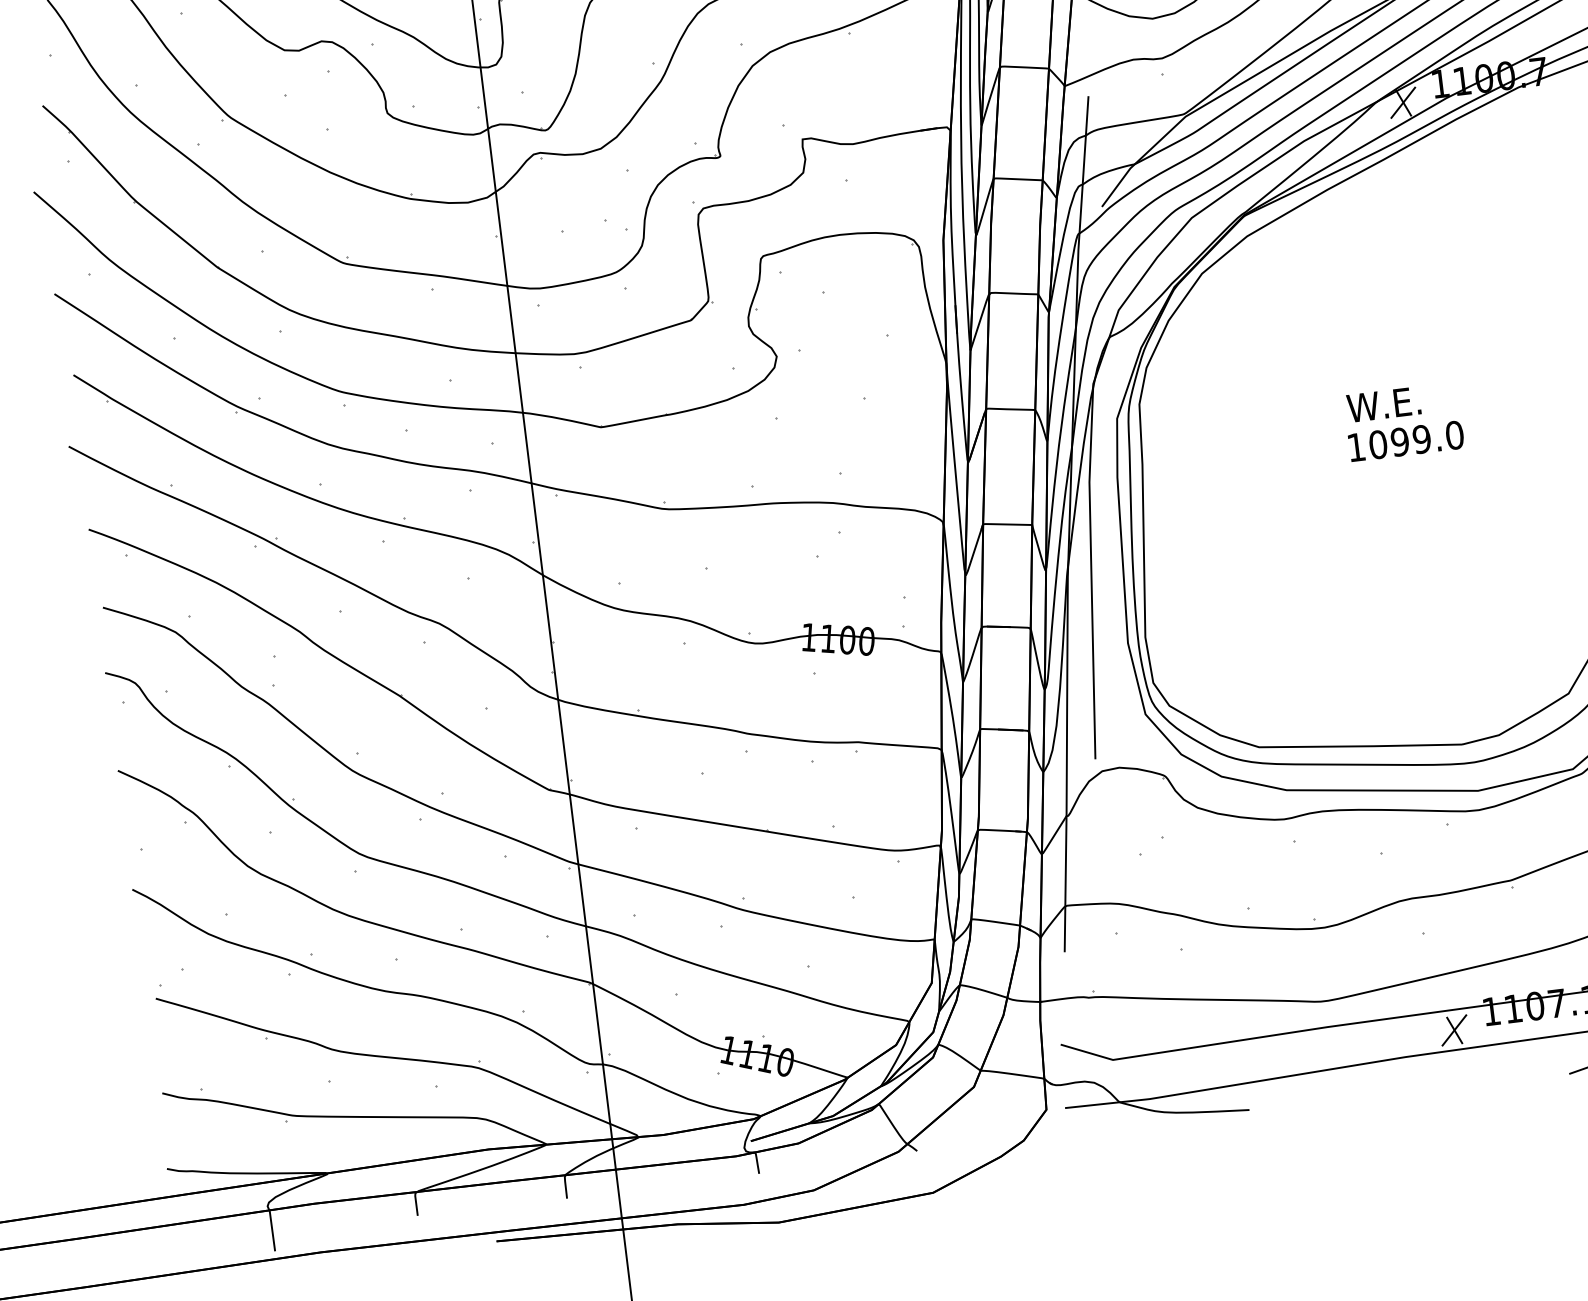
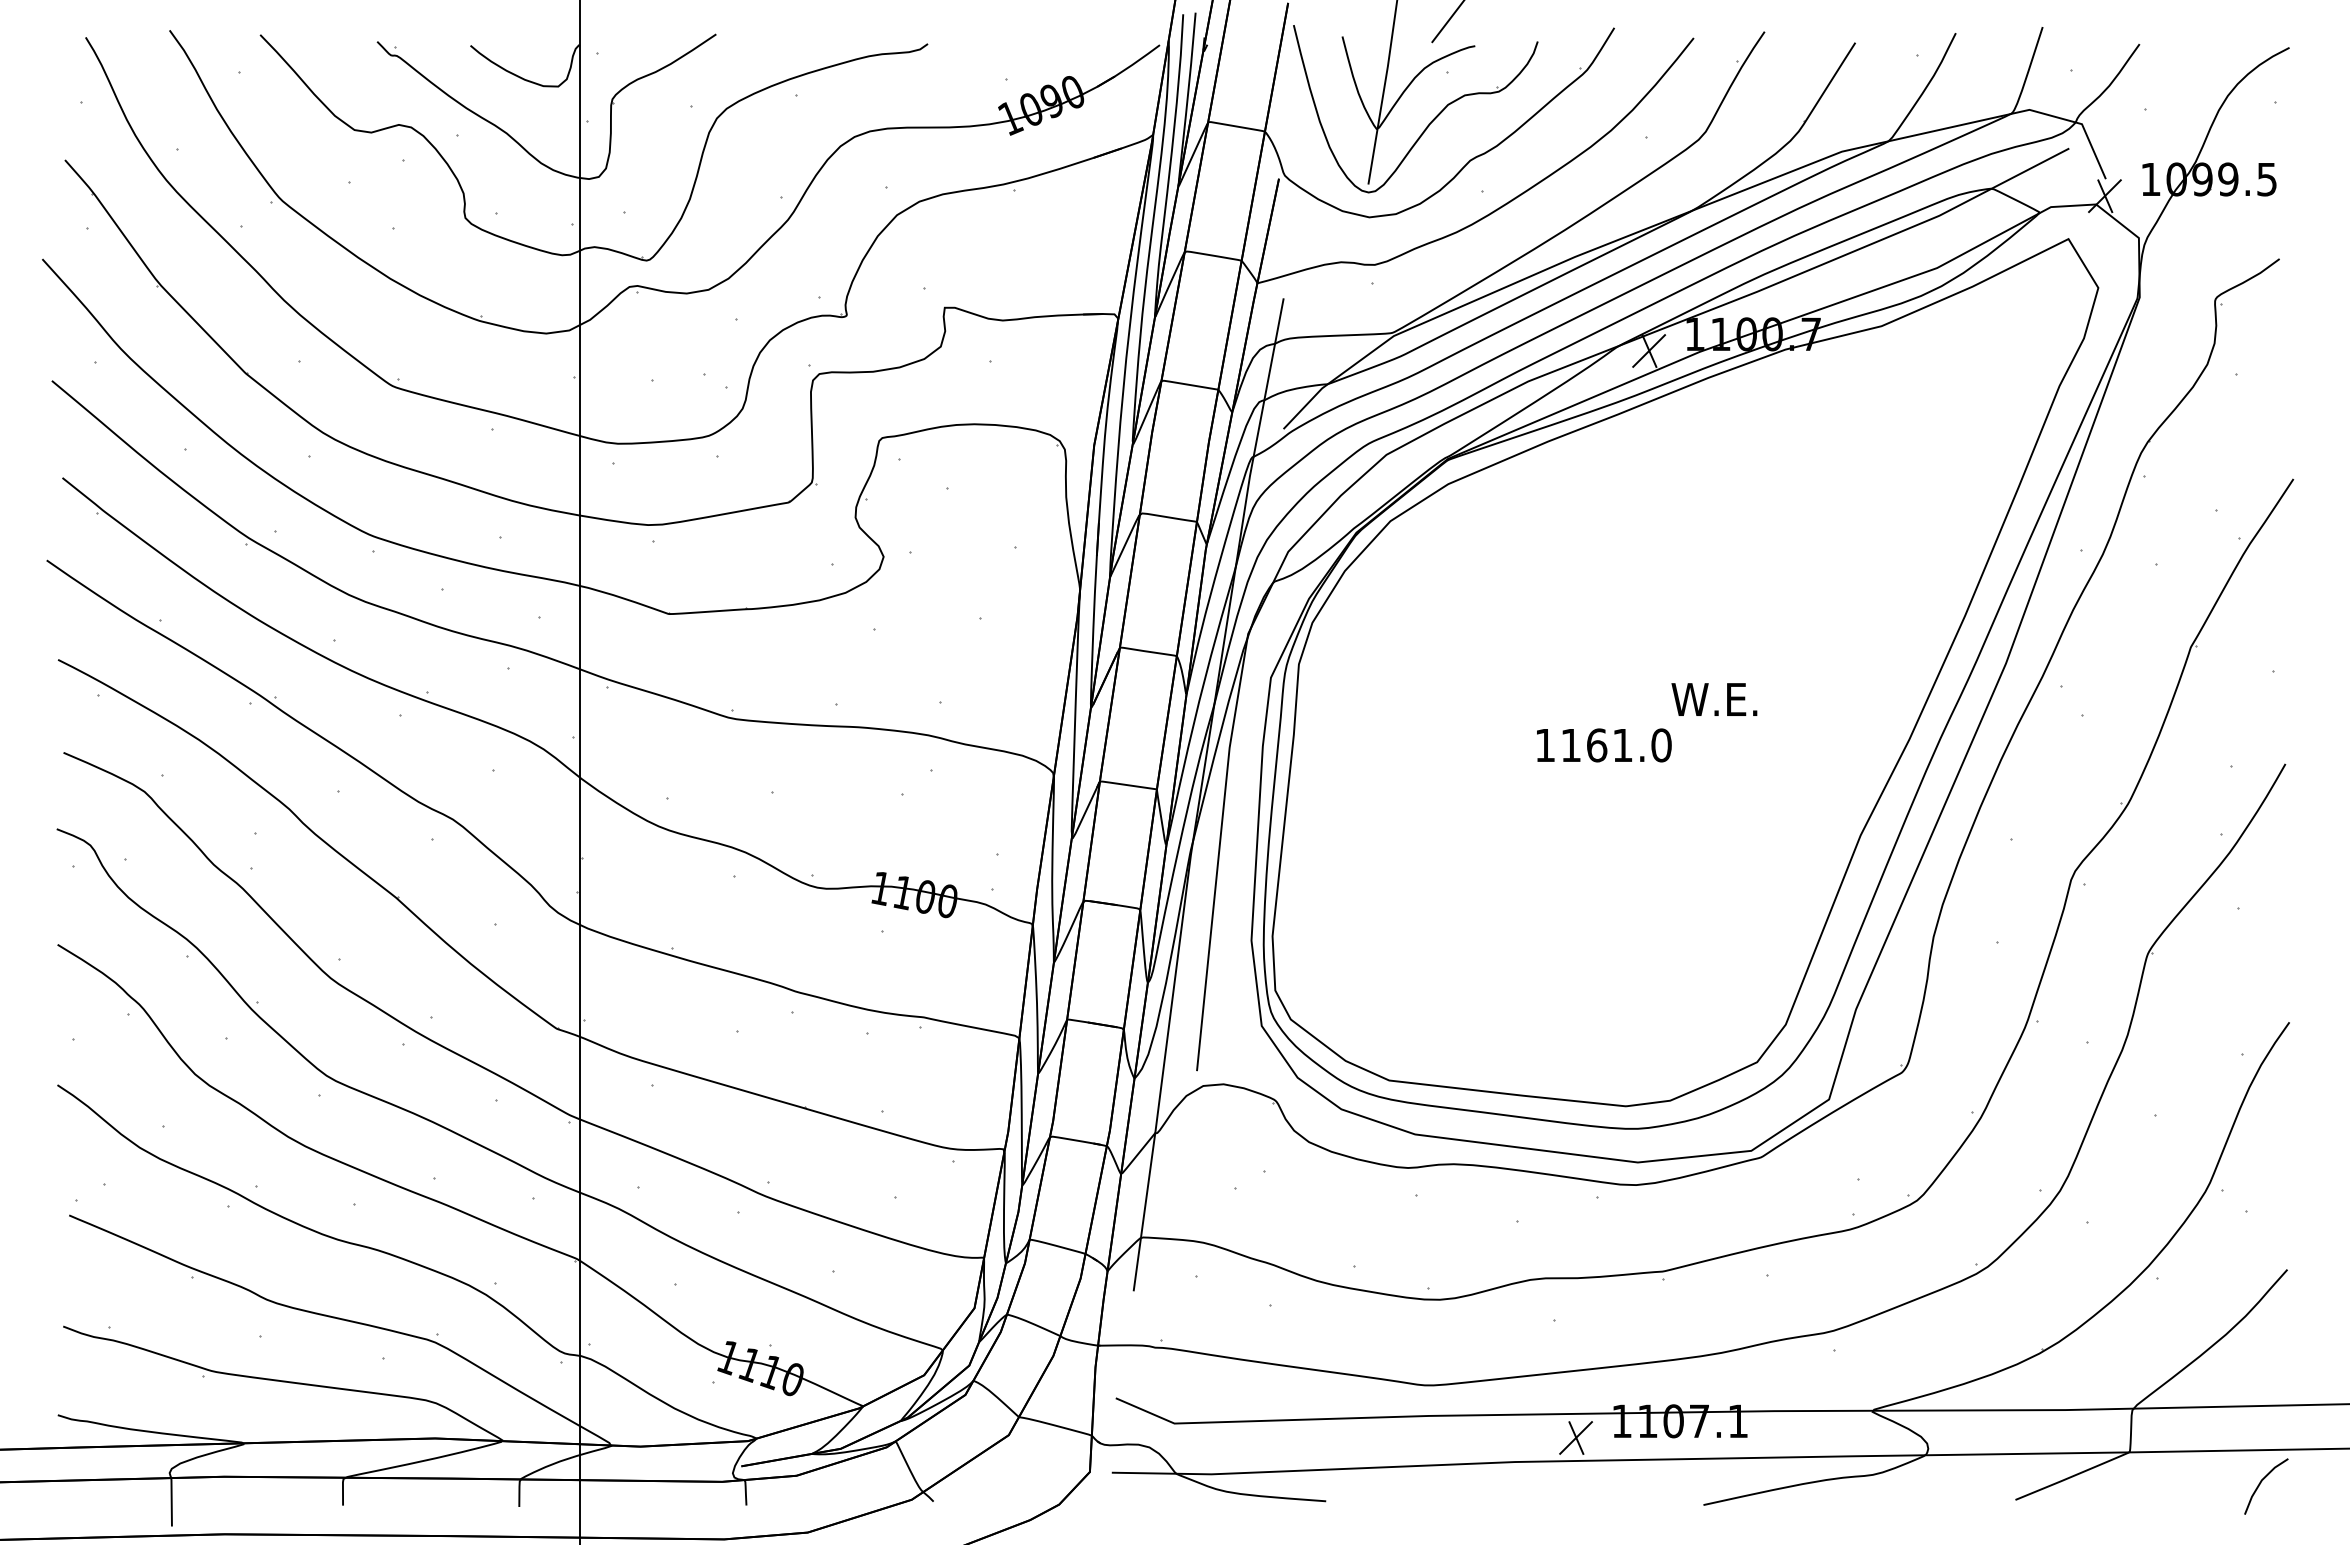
text: (1383, 404) -> (1714, 699), moved
text: (1399, 442) -> (1596, 745), 1099.0 -> 1161.0

